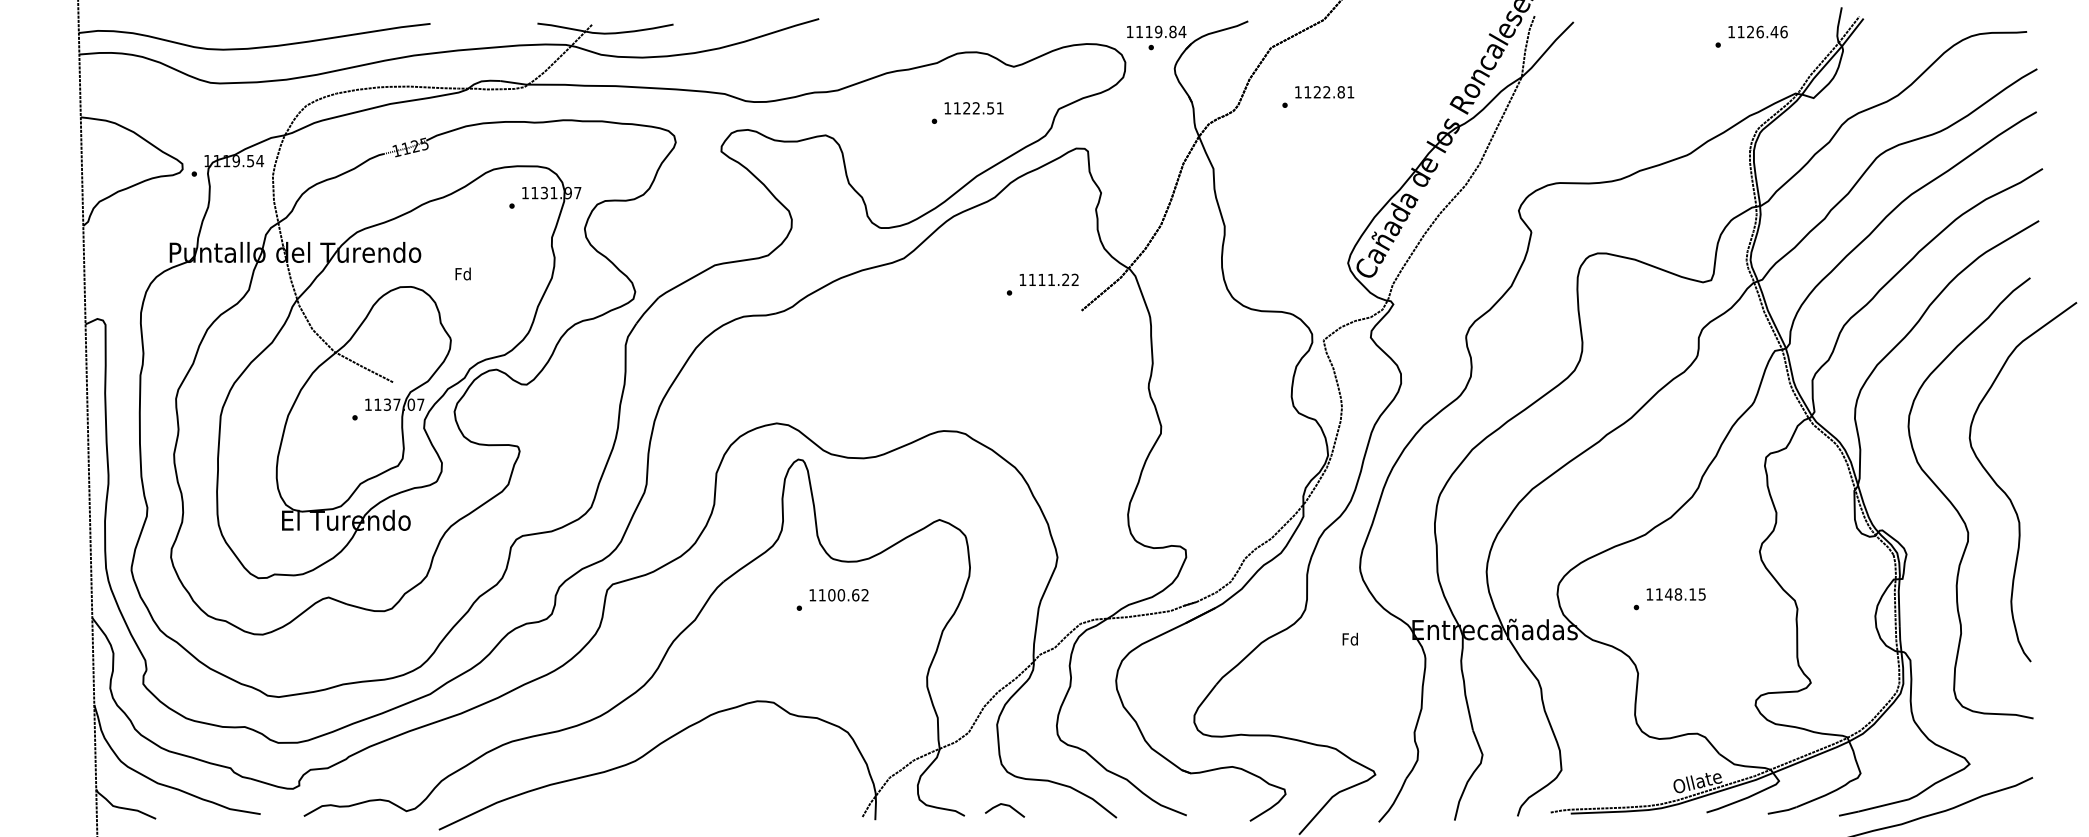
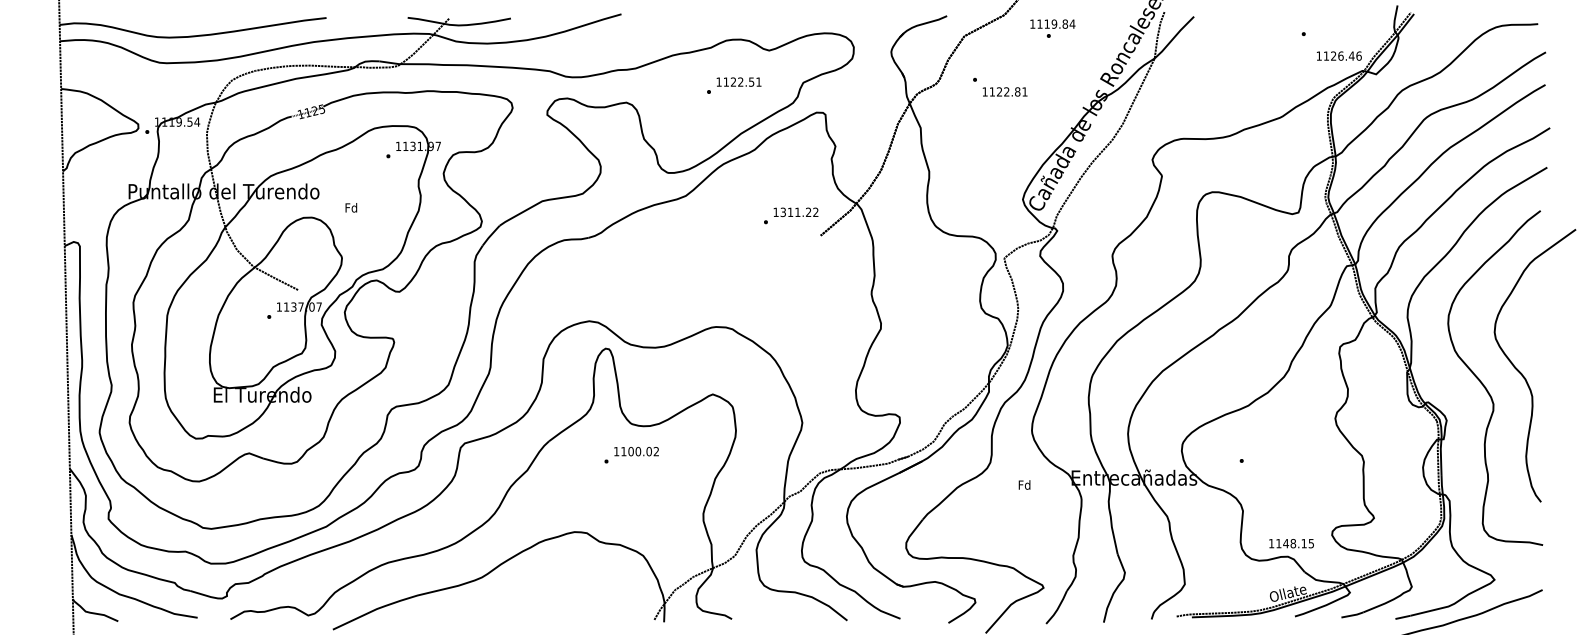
text: (1757, 31) -> (1338, 55), moved
text: (1156, 37) -> (1052, 28), moved
text: (1324, 92) -> (1004, 92), moved
text: (1031, 279) -> (782, 212), 1111.22 -> 1311.22
text: (1675, 594) -> (1291, 543), moved
text: (855, 595) -> (649, 451), 1100.62 -> 1100.02
line: (1006, 806) -> (763, 611), removed

